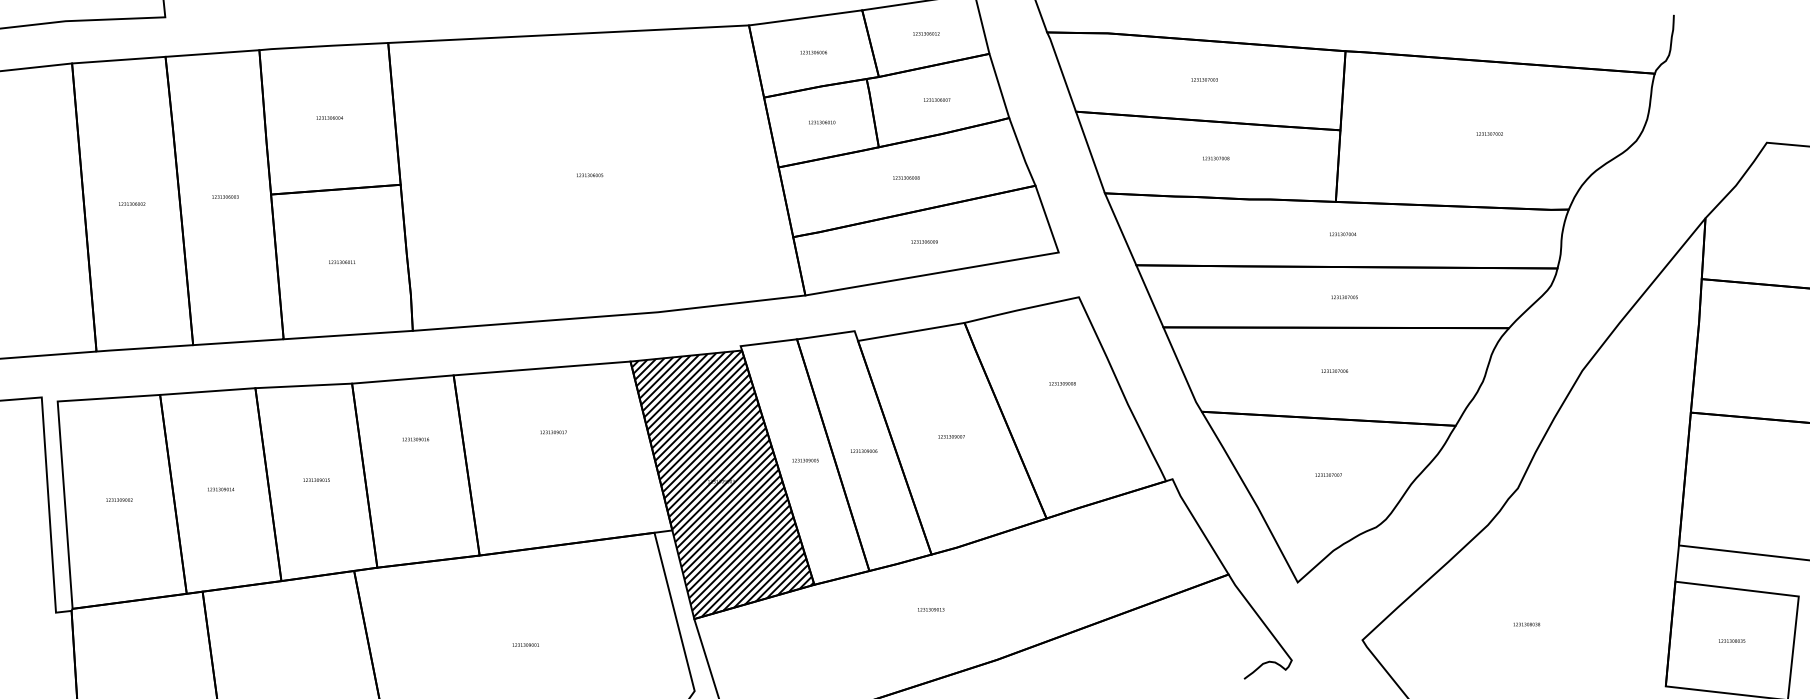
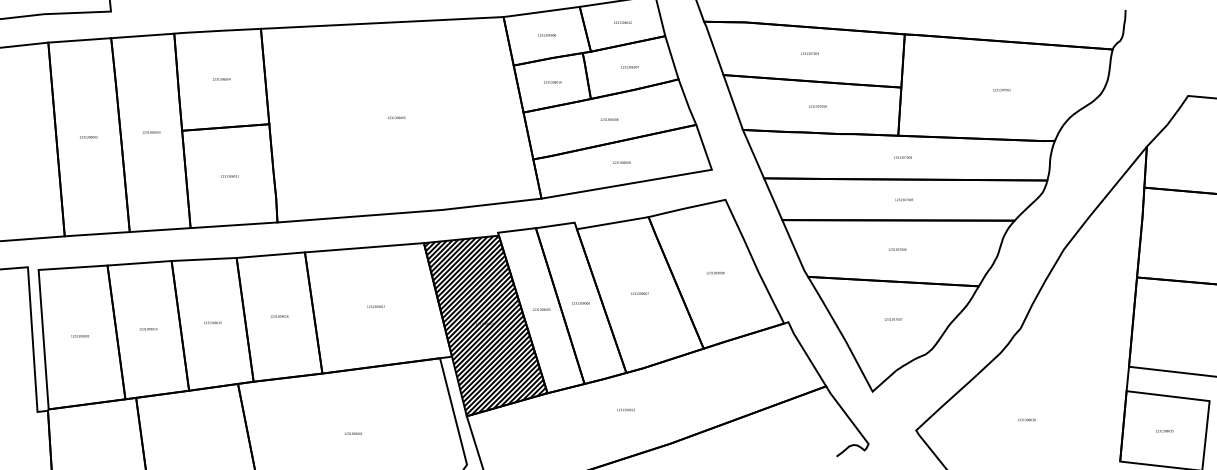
text: (1062, 384) -> (715, 273), moved
text: (552, 432) -> (375, 306), moved
text: (415, 439) -> (279, 316), moved

